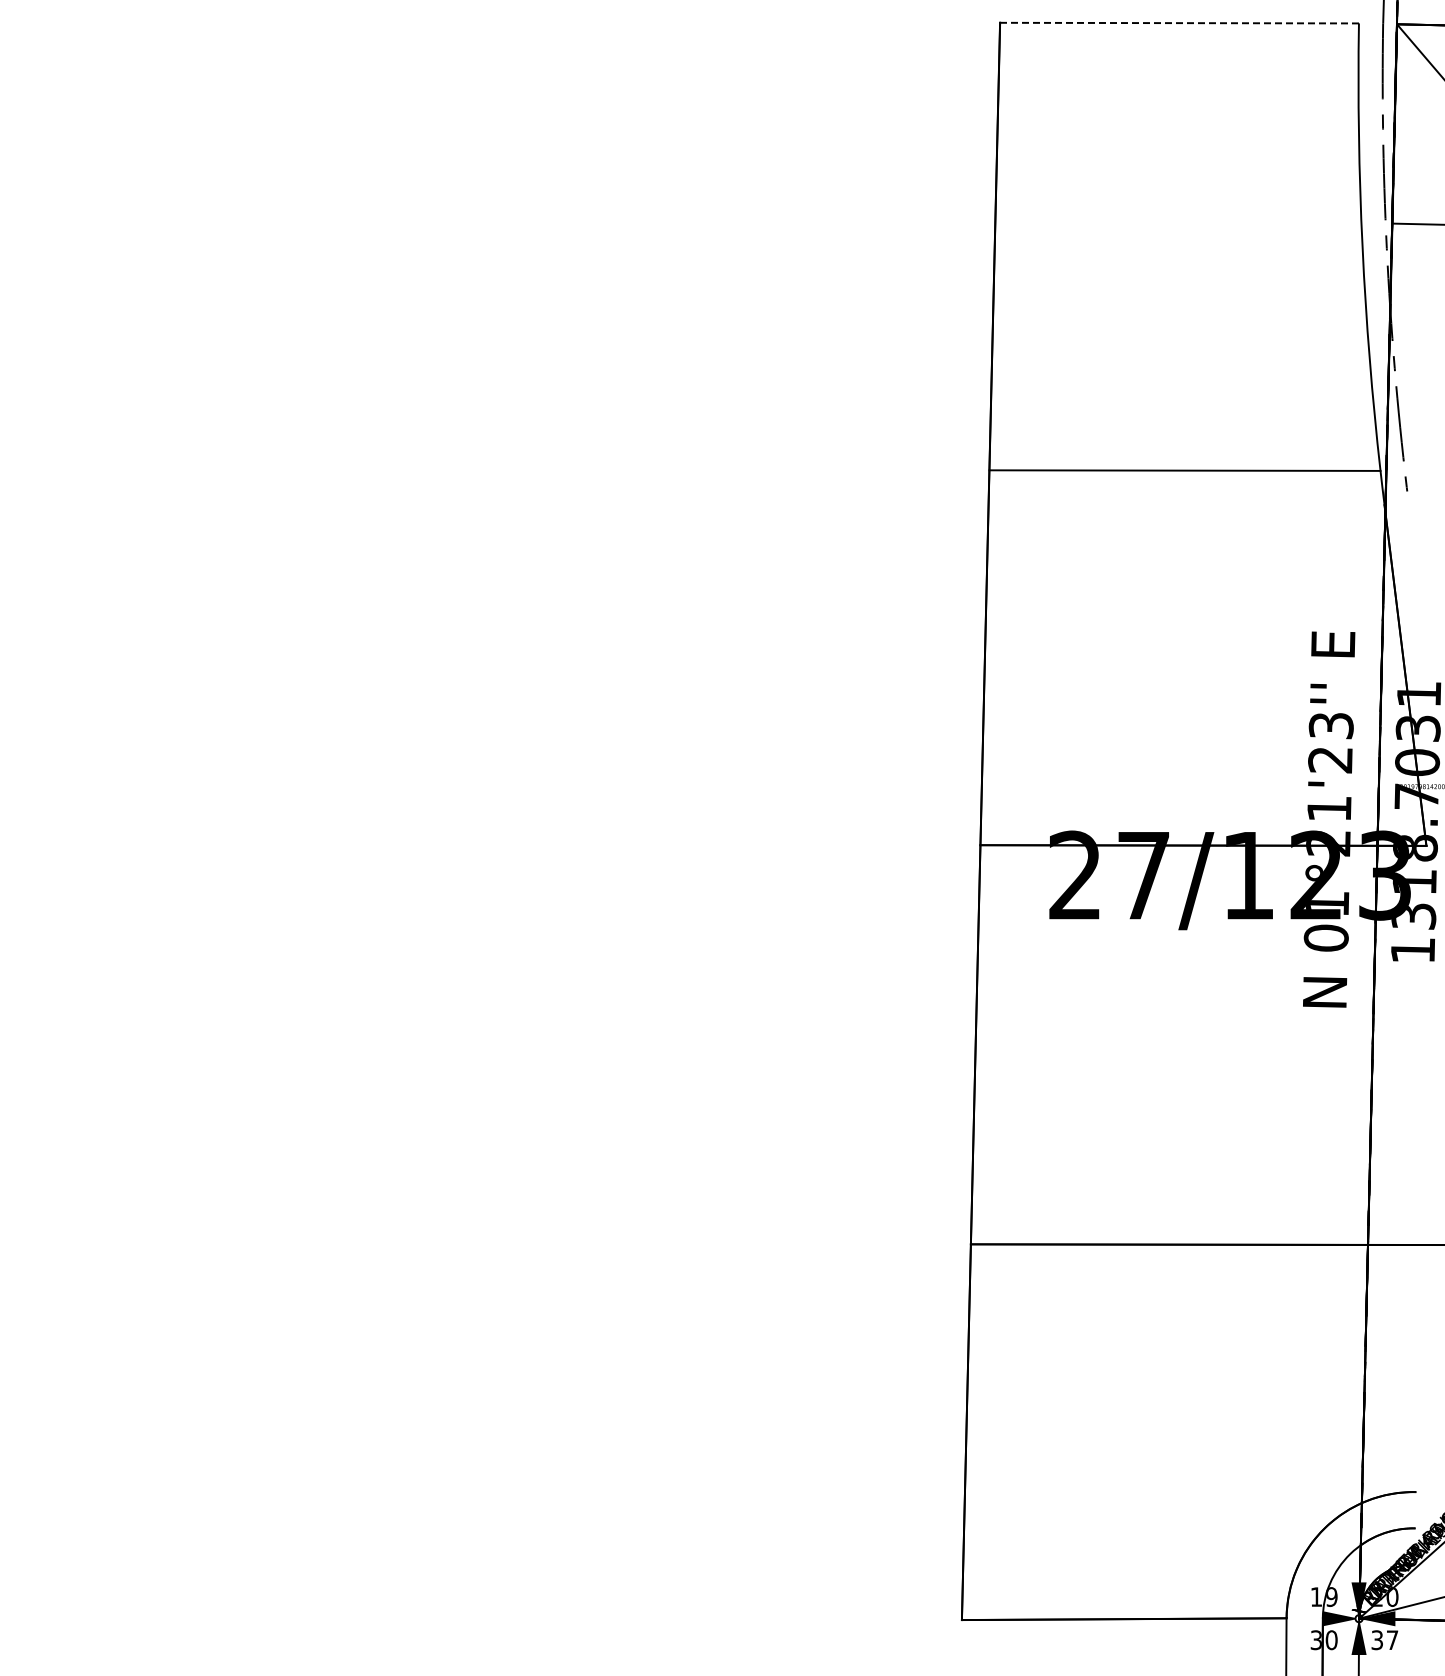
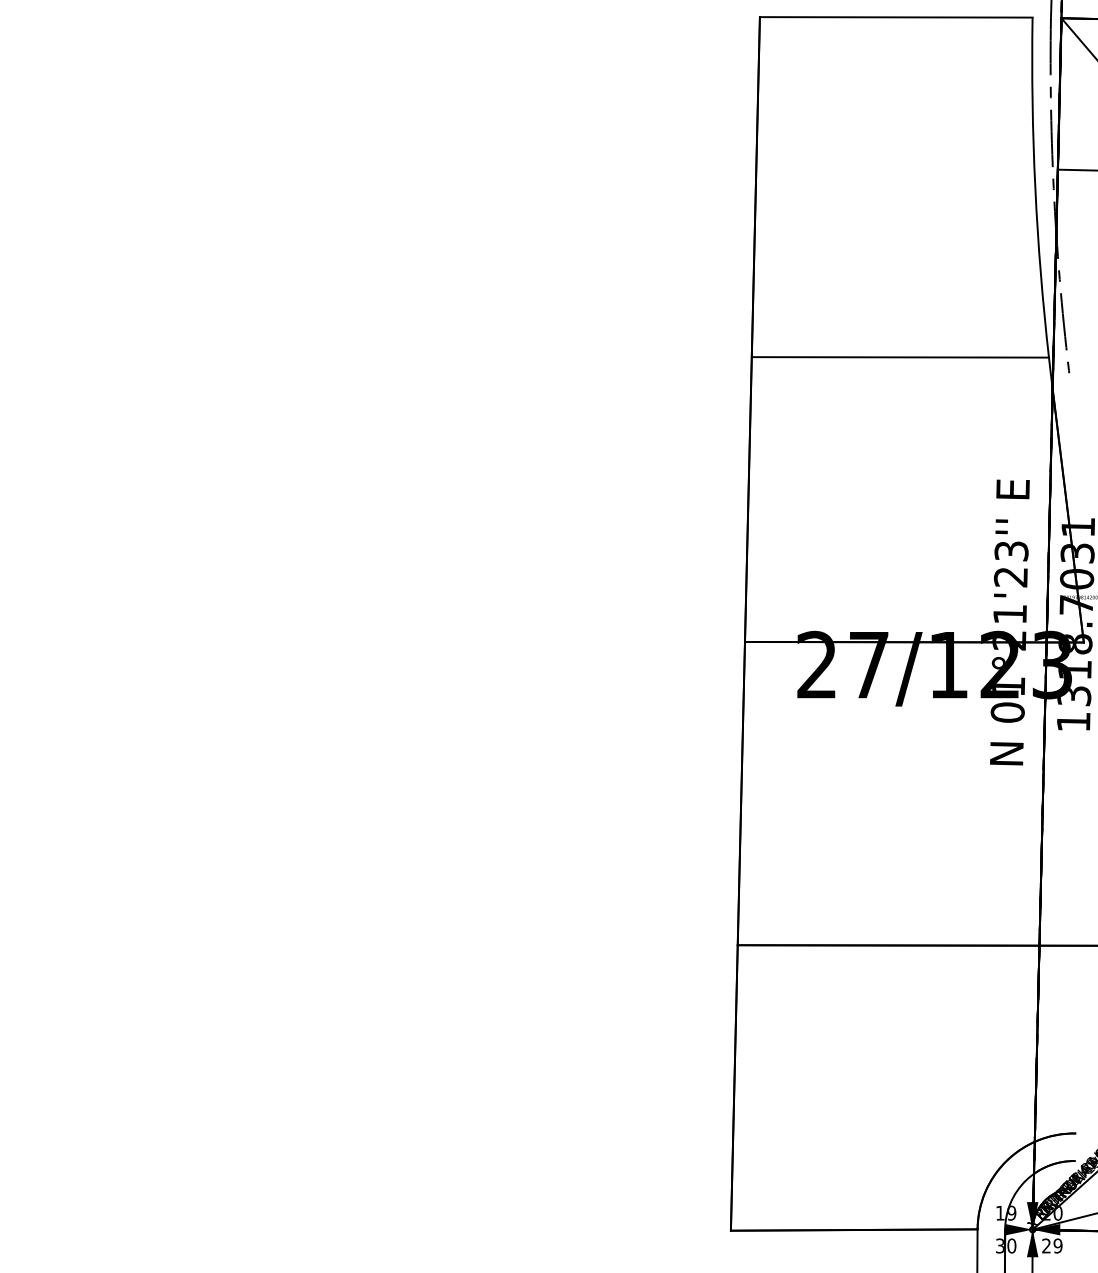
line: (1179, 23) -> (896, 17), dashed -> solid
text: (1384, 1640) -> (1051, 1246), 37 -> 29

